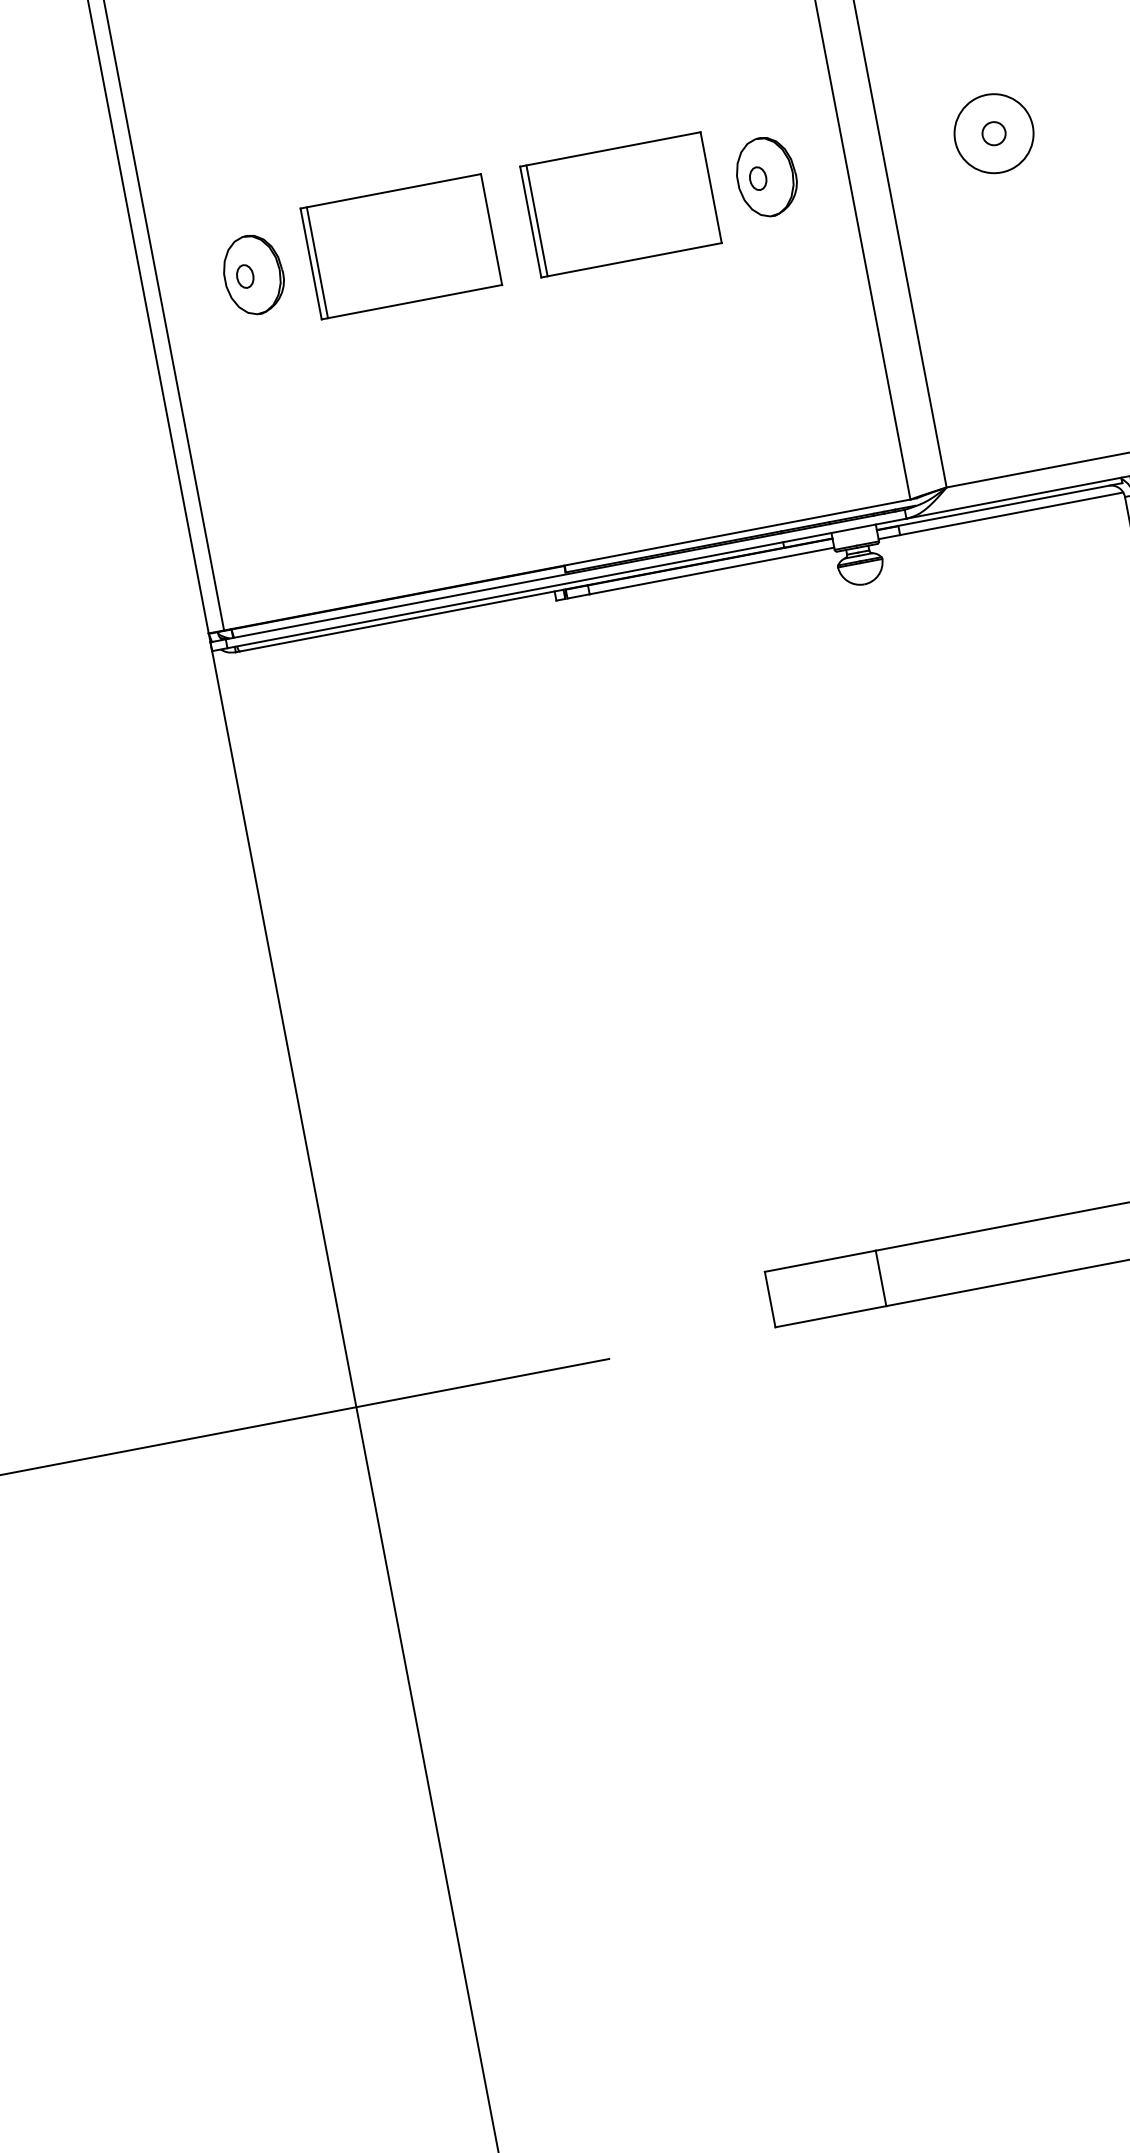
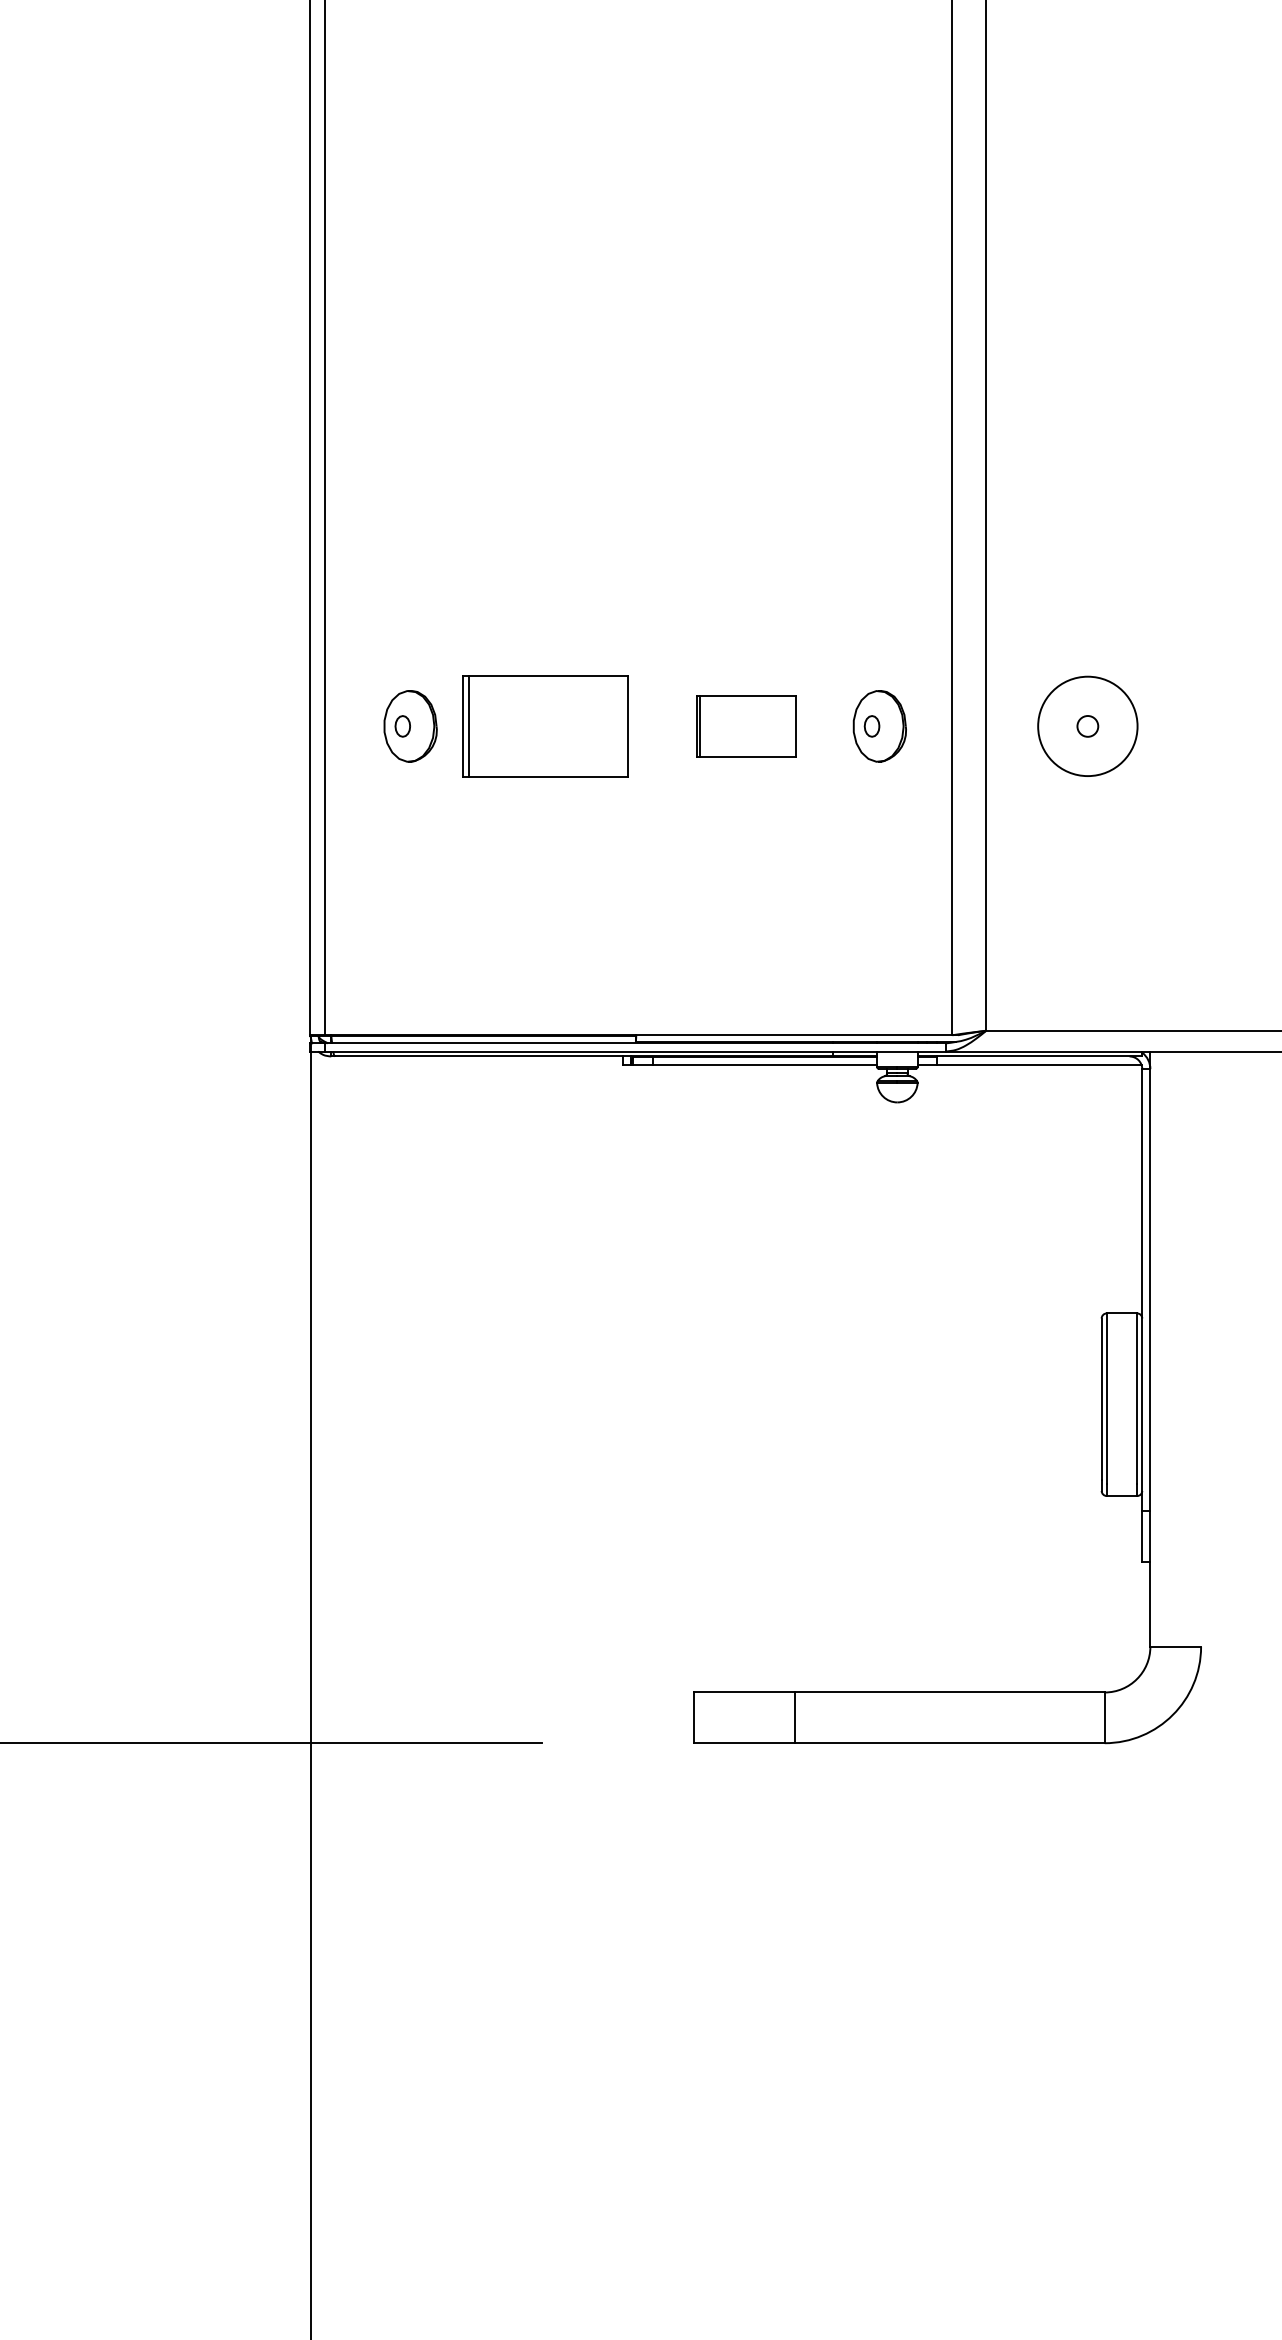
circle: (993, 132) -> (1087, 725), size x1.4
part: (620, 204) -> (746, 726), size x0.6

